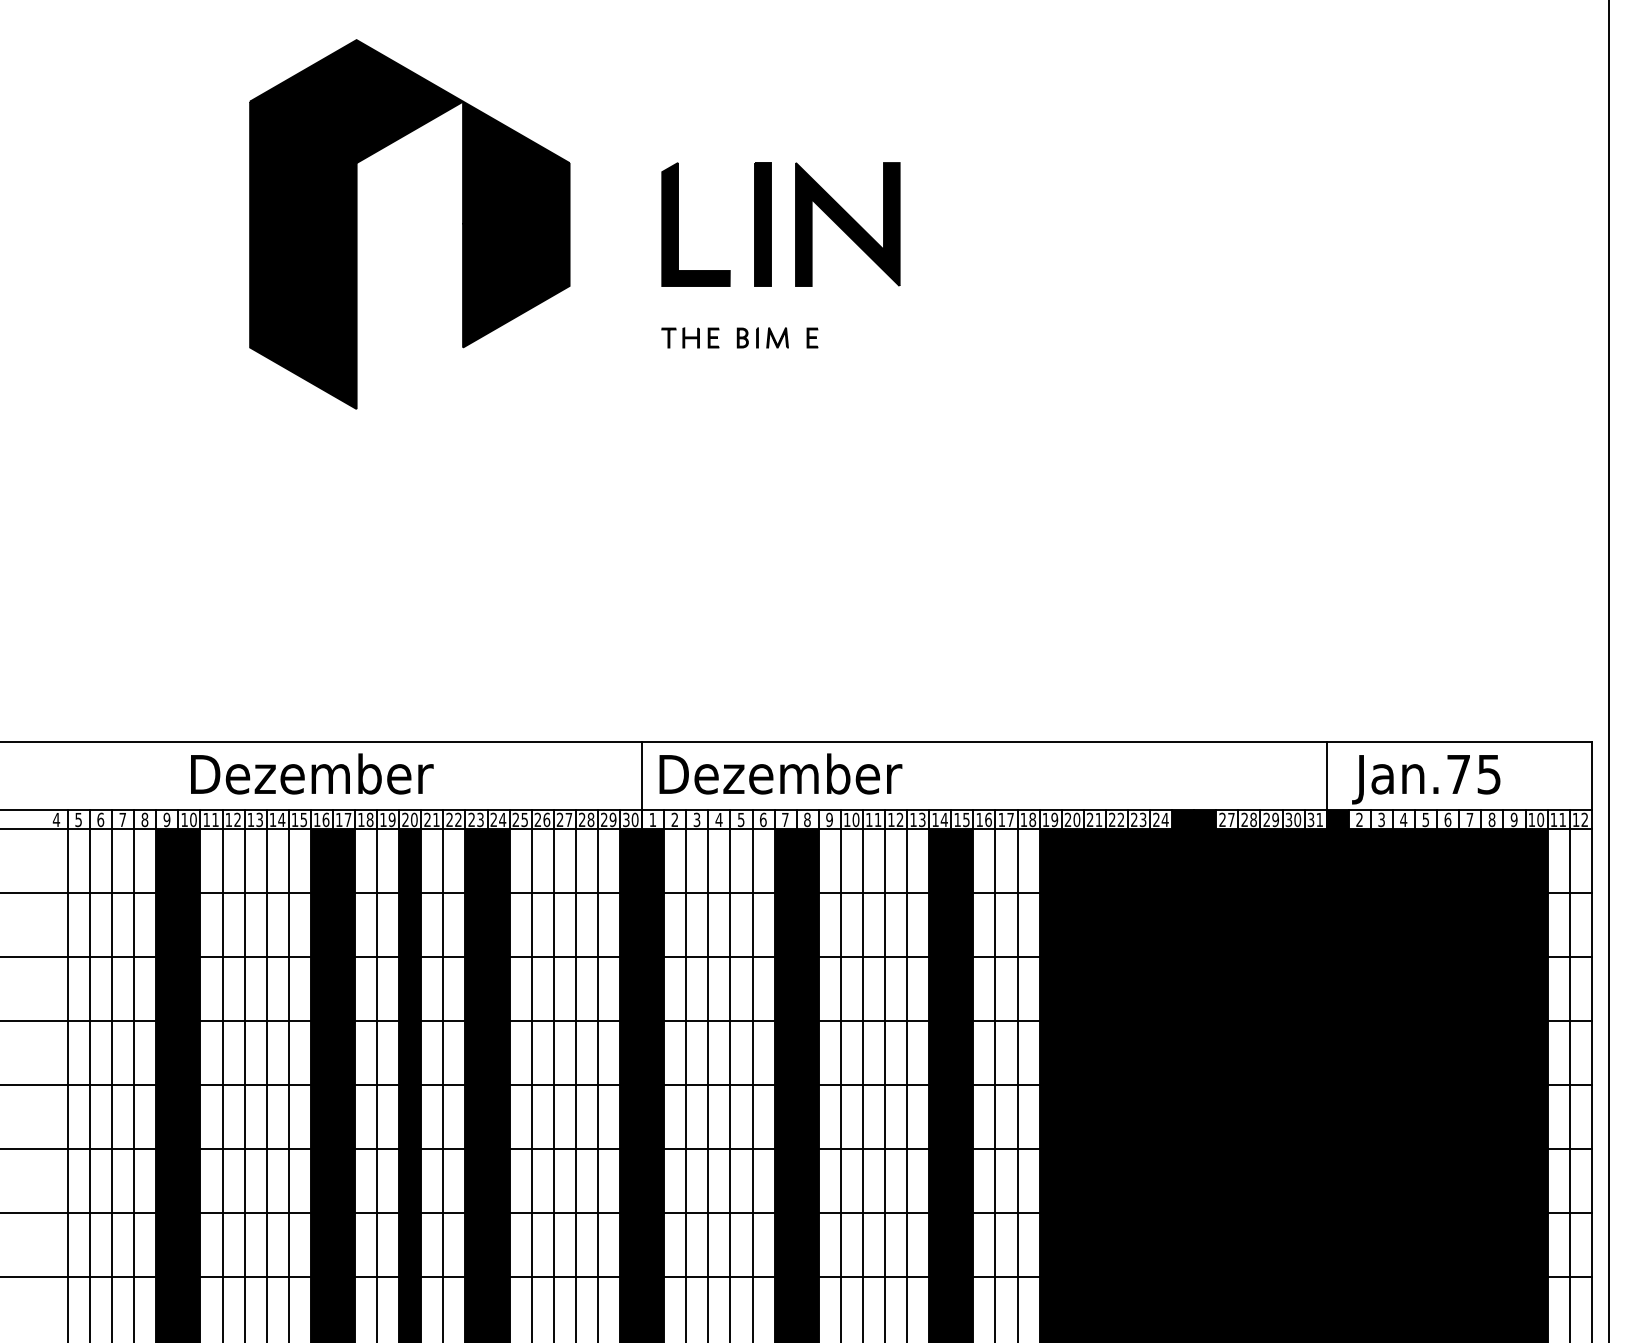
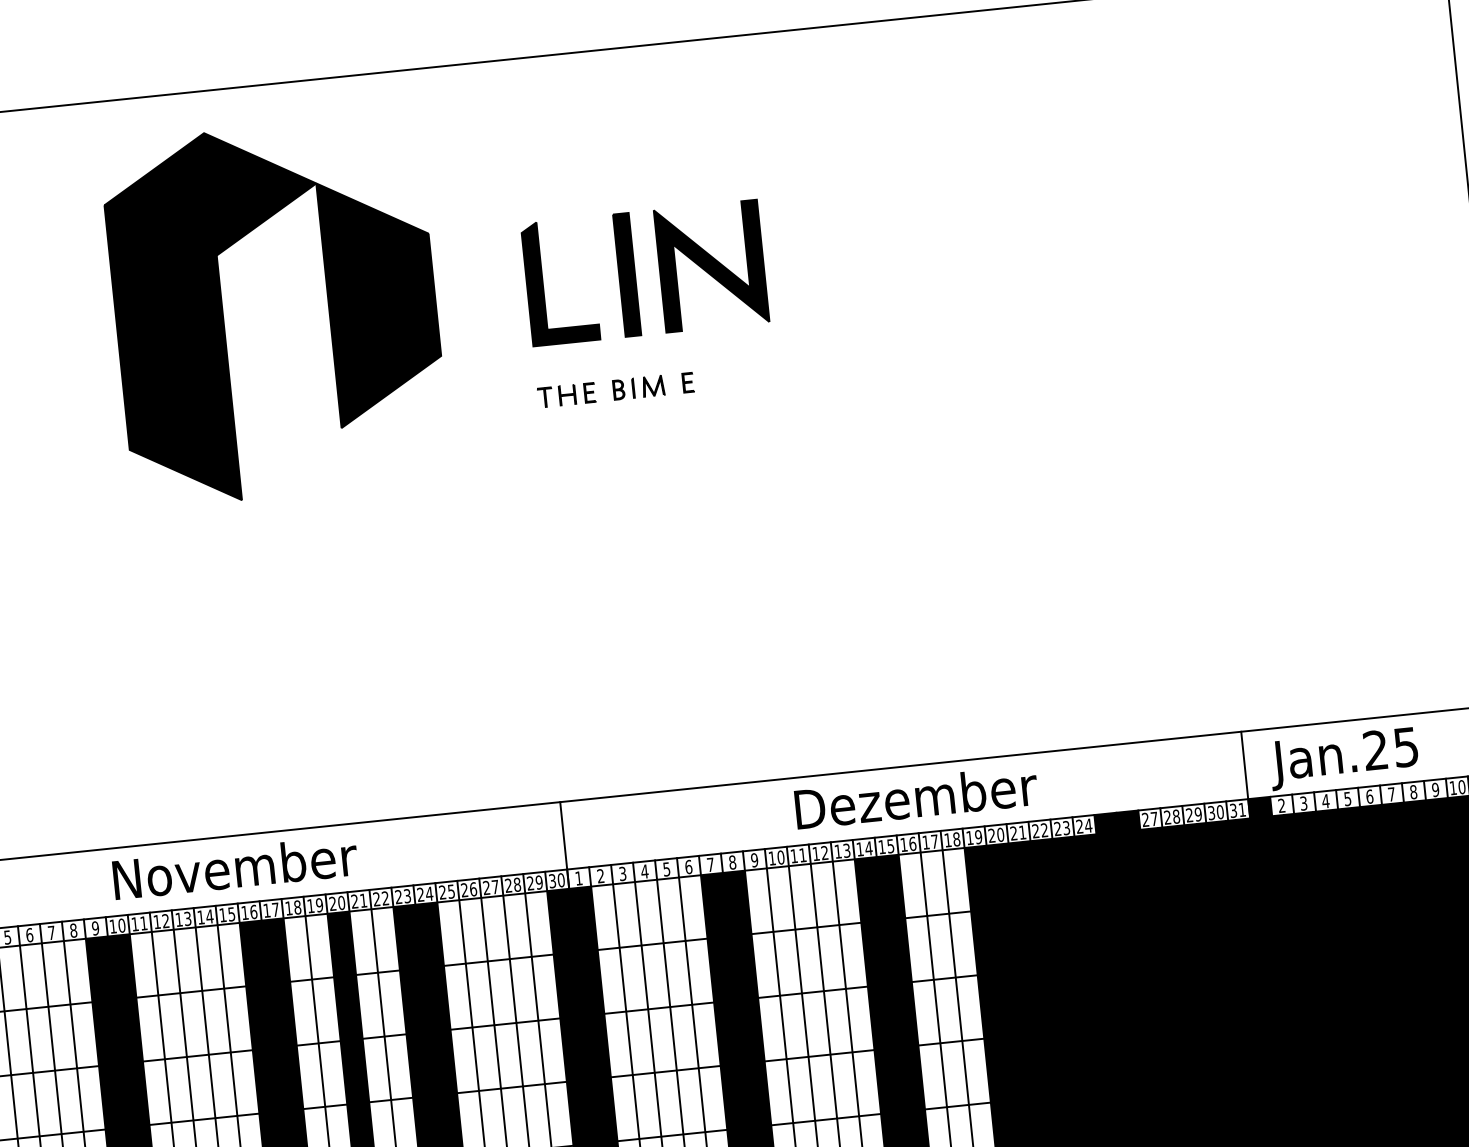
text: (312, 773) -> (235, 867), Dezember -> November
text: (780, 773) -> (915, 796), moved
text: (1458, 773) -> (1375, 749), Jan.75 -> Jan.25

